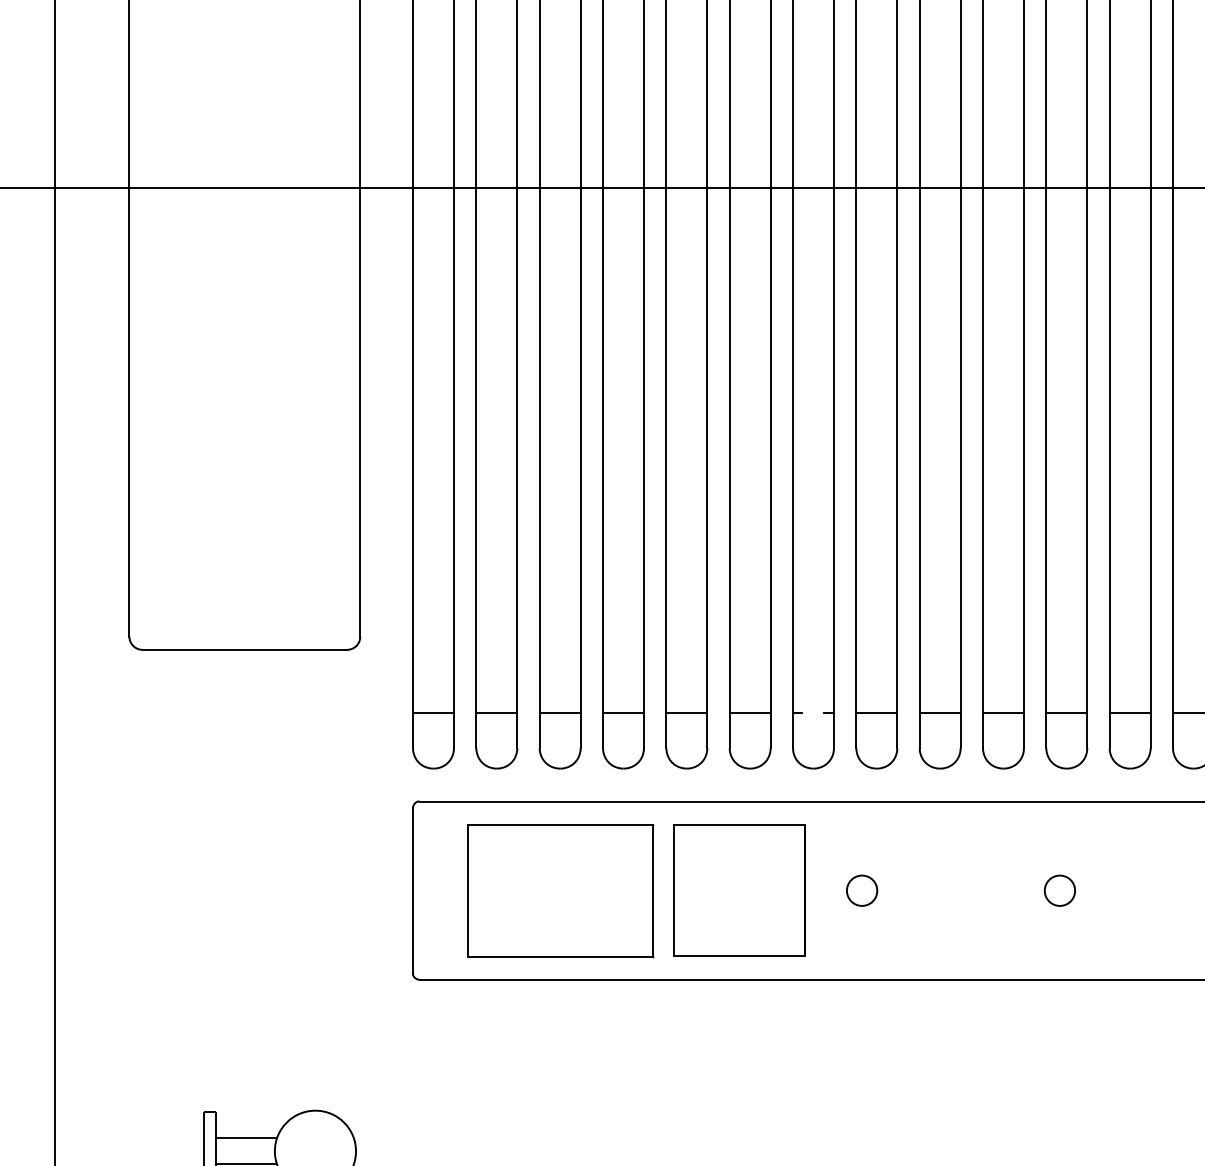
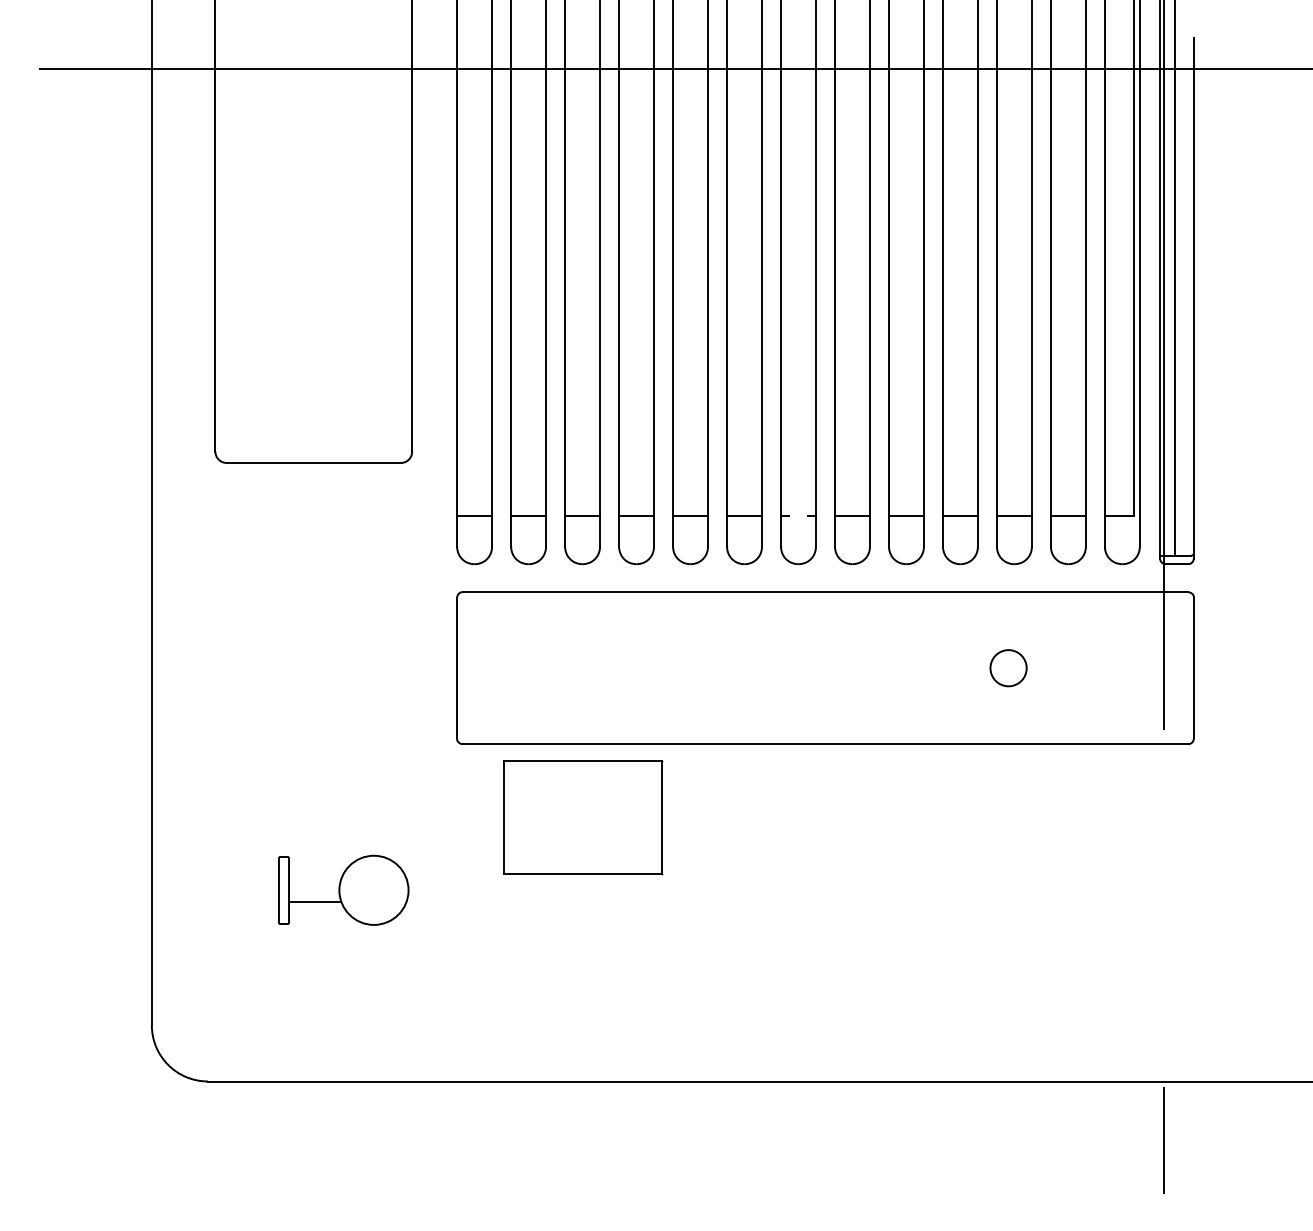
part: (739, 889) -> (735, 667), removed
part: (561, 890) -> (583, 817), moved
part: (861, 890) -> (839, 668), removed
circle: (1059, 890) -> (1008, 668), size x1.4
line: (246, 1138) -> (315, 879), removed

